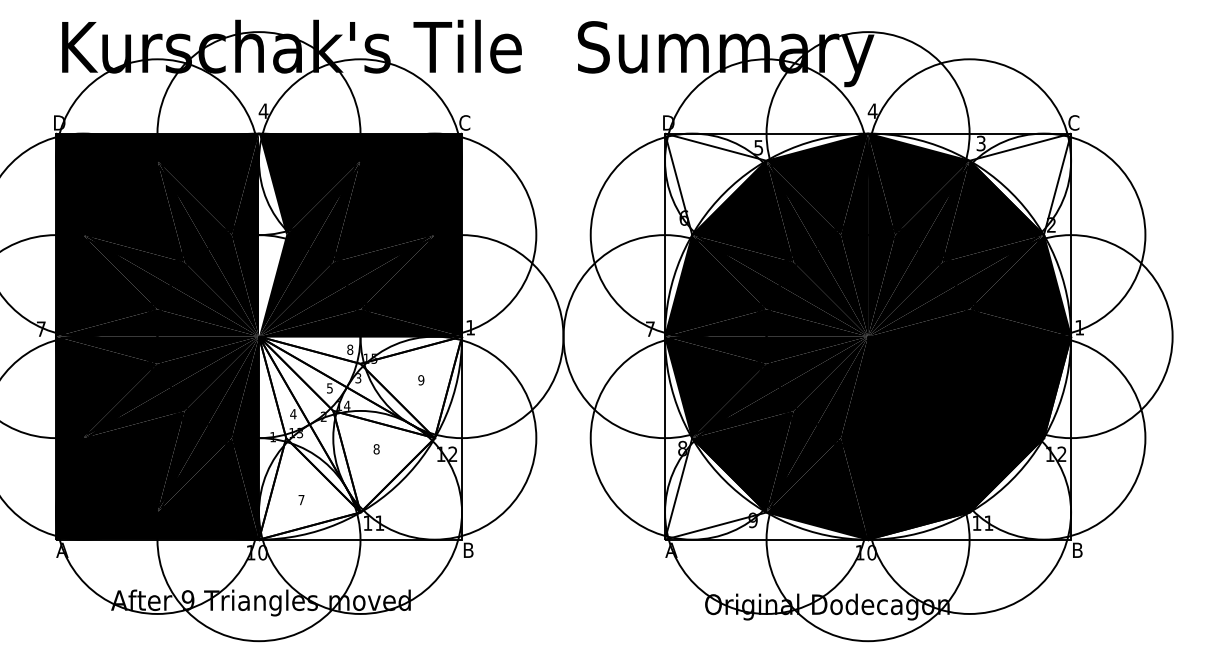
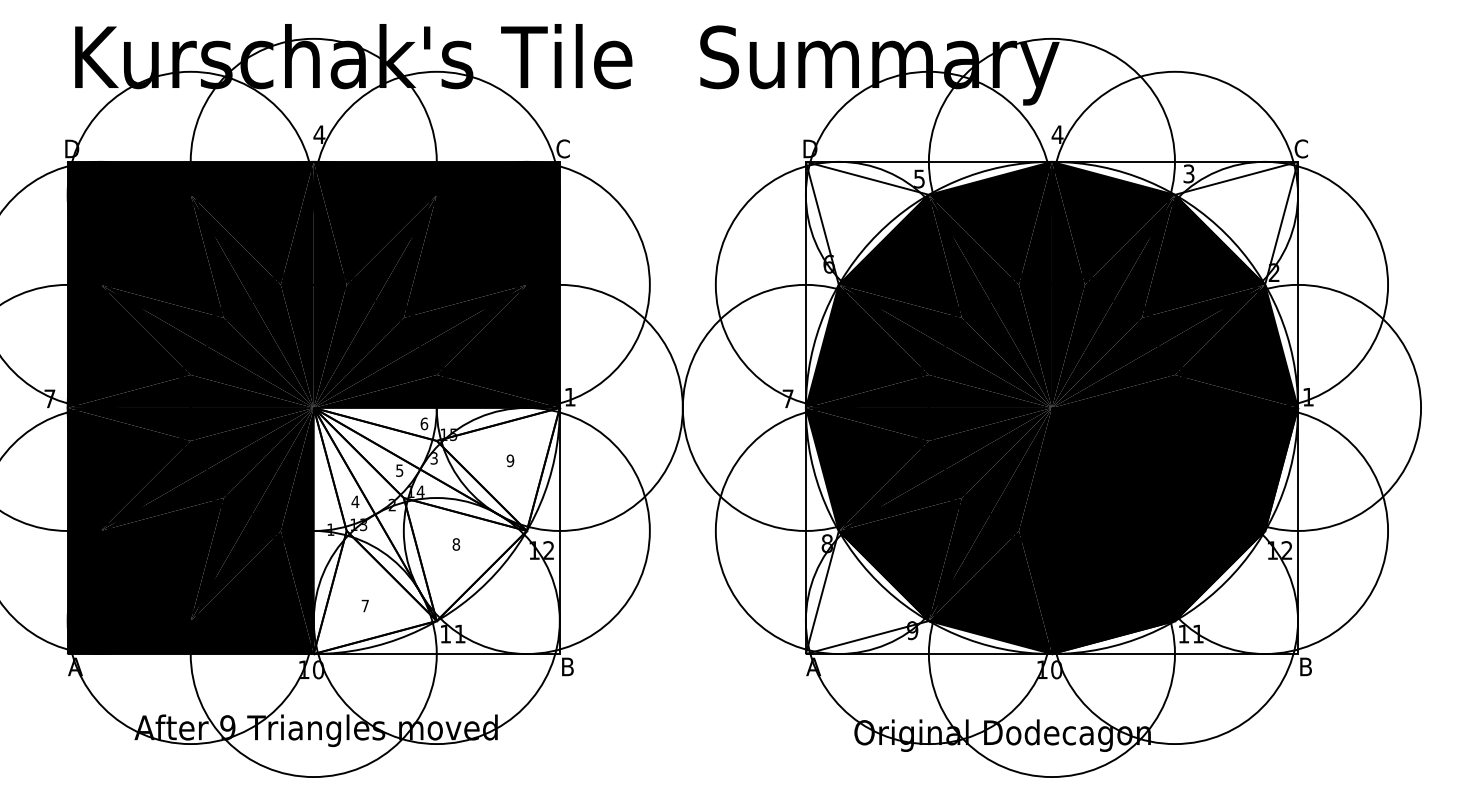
fill: (271, 234) -> (329, 284), added
text: (350, 349) -> (424, 423), 8 -> 6

